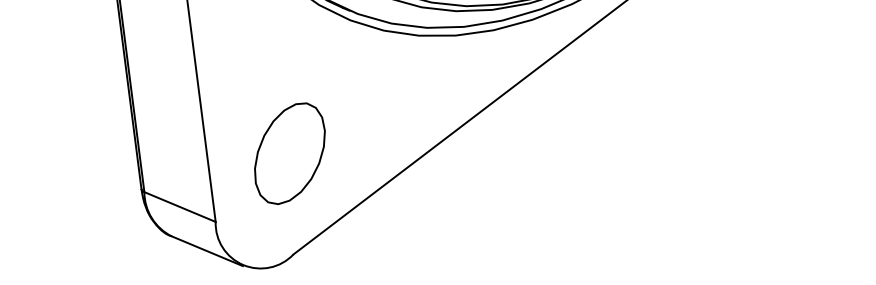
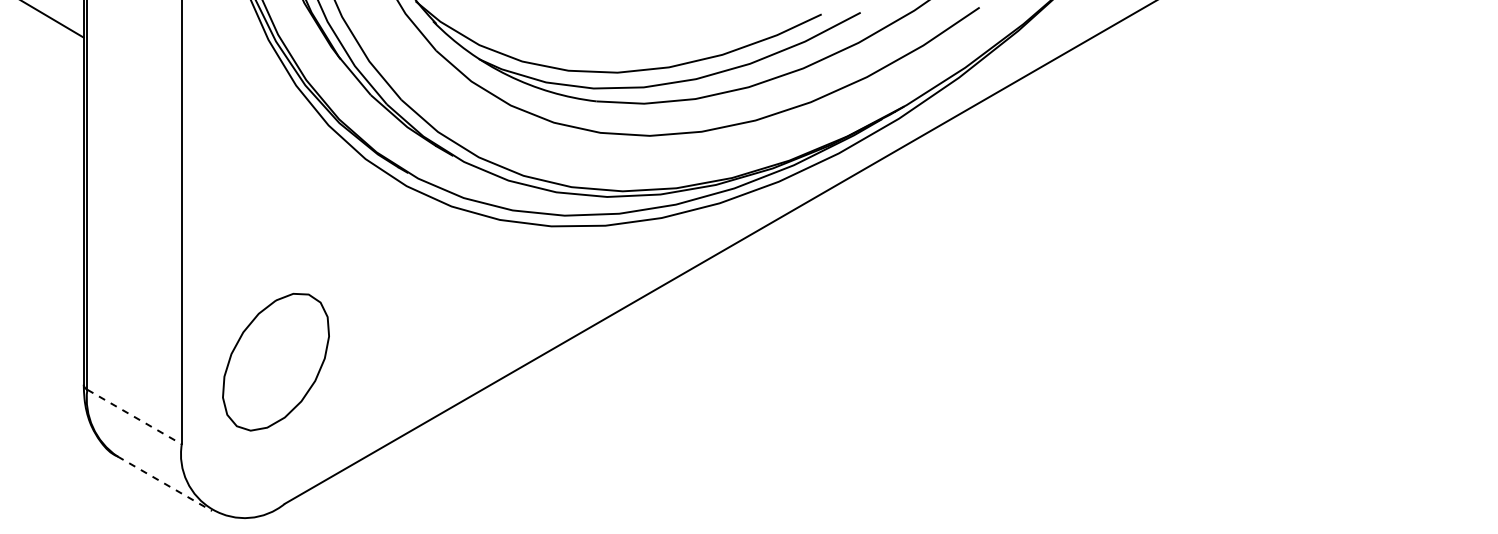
part: (289, 154) -> (275, 362), moved
line: (180, 207) -> (134, 417), solid -> dashed
line: (207, 251) -> (164, 483), solid -> dashed

